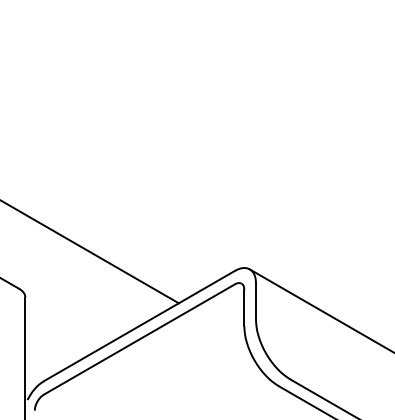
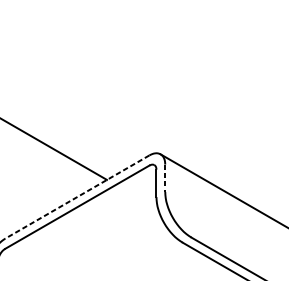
line: (255, 301) -> (164, 178), solid -> dashed
line: (139, 326) -> (77, 197), solid -> dashed

